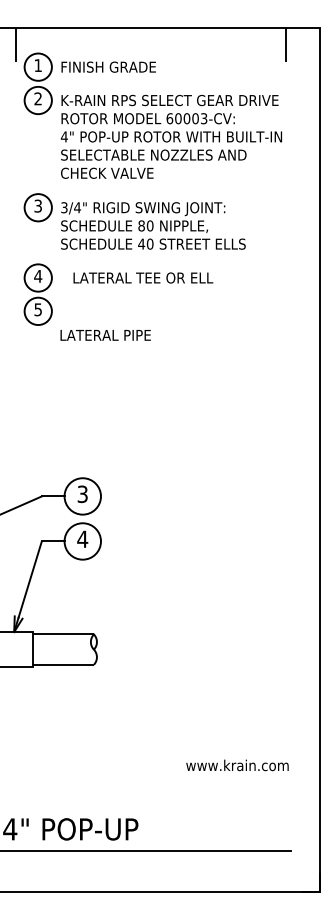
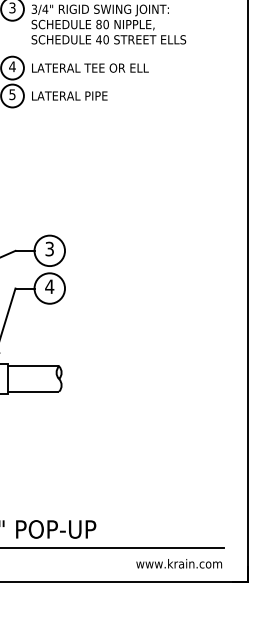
text: (143, 277) -> (90, 67), moved
text: (105, 335) -> (69, 96), moved
text: (237, 765) -> (179, 563), moved

